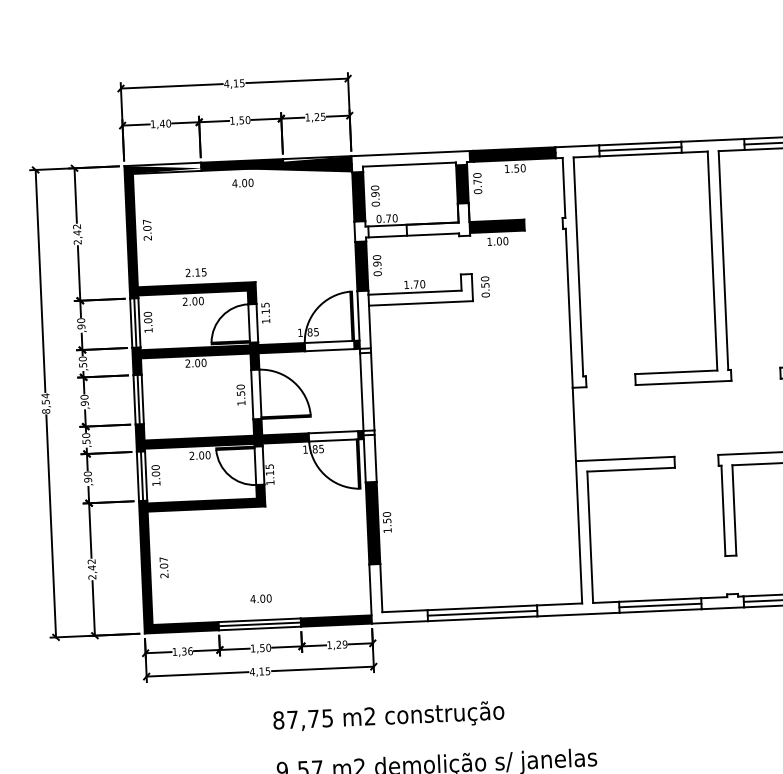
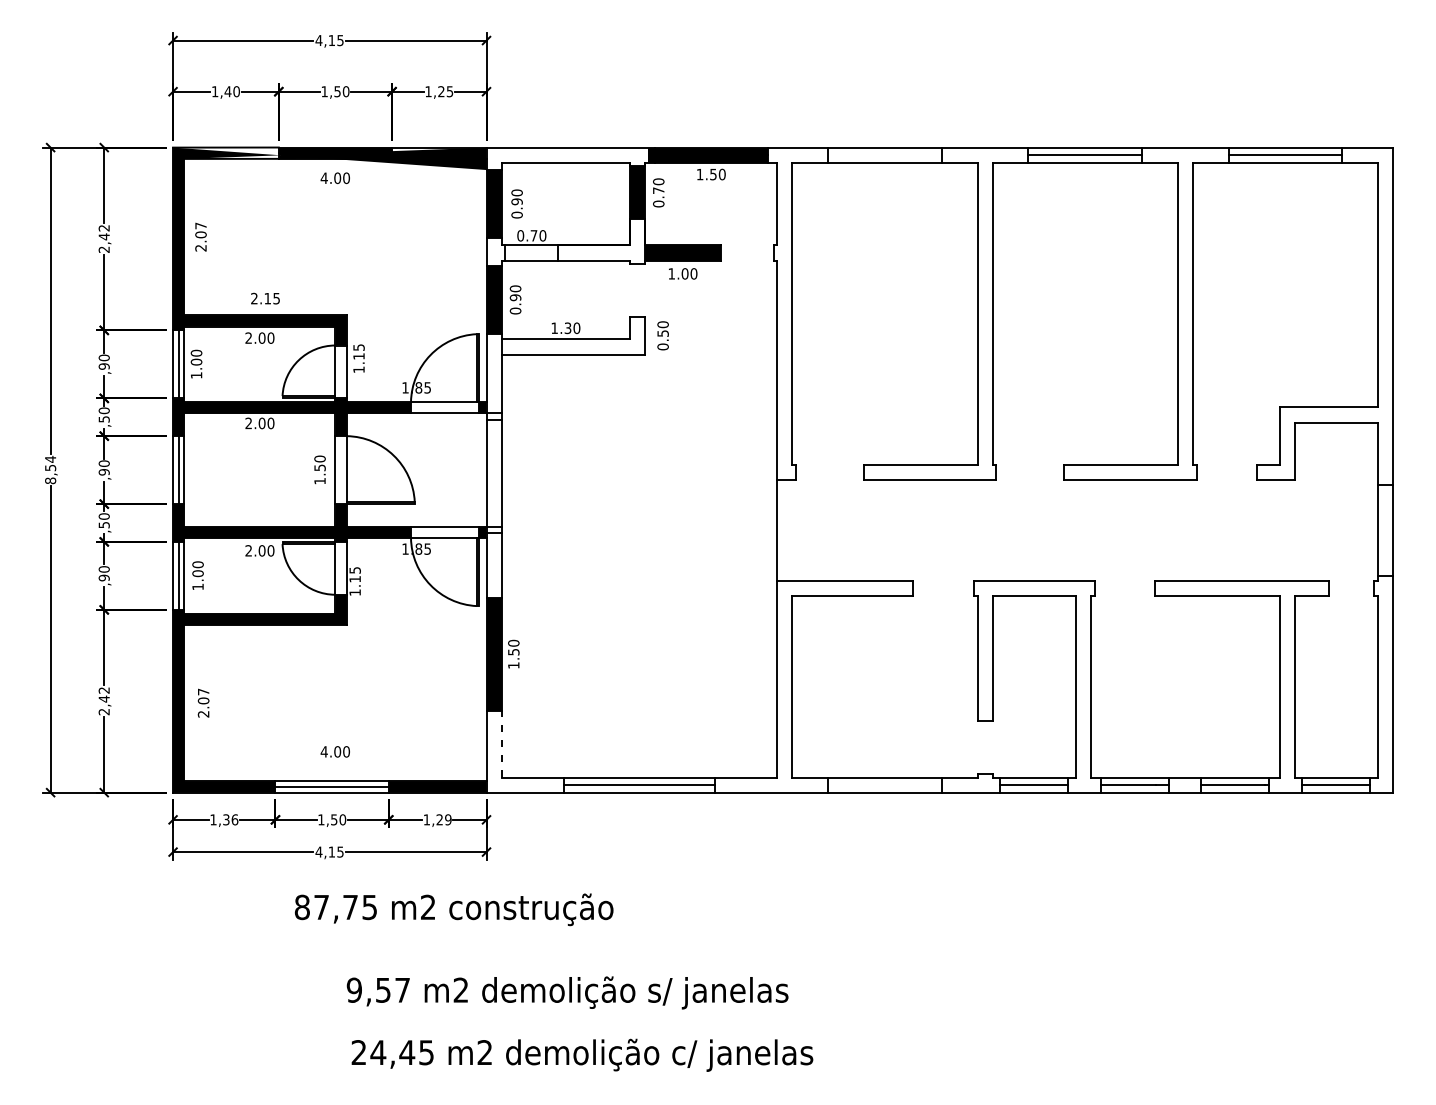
line: (640, 149) -> (884, 155), removed
text: (415, 284) -> (567, 328), 1.70 -> 1.30
line: (381, 587) -> (501, 743), solid -> dashed
line: (660, 605) -> (884, 785), removed
text: (388, 717) -> (453, 909), moved

